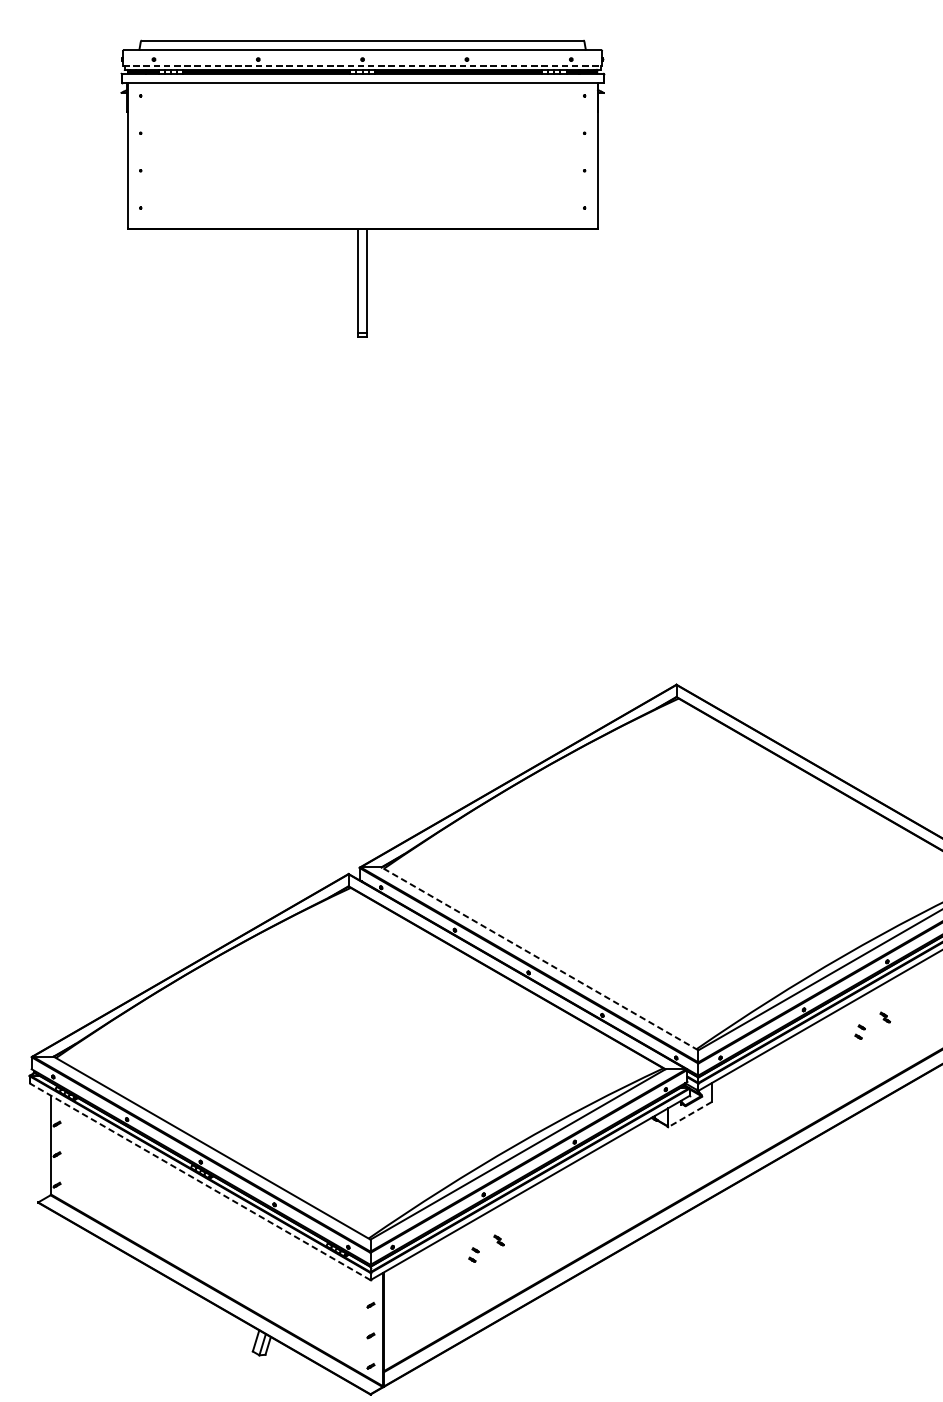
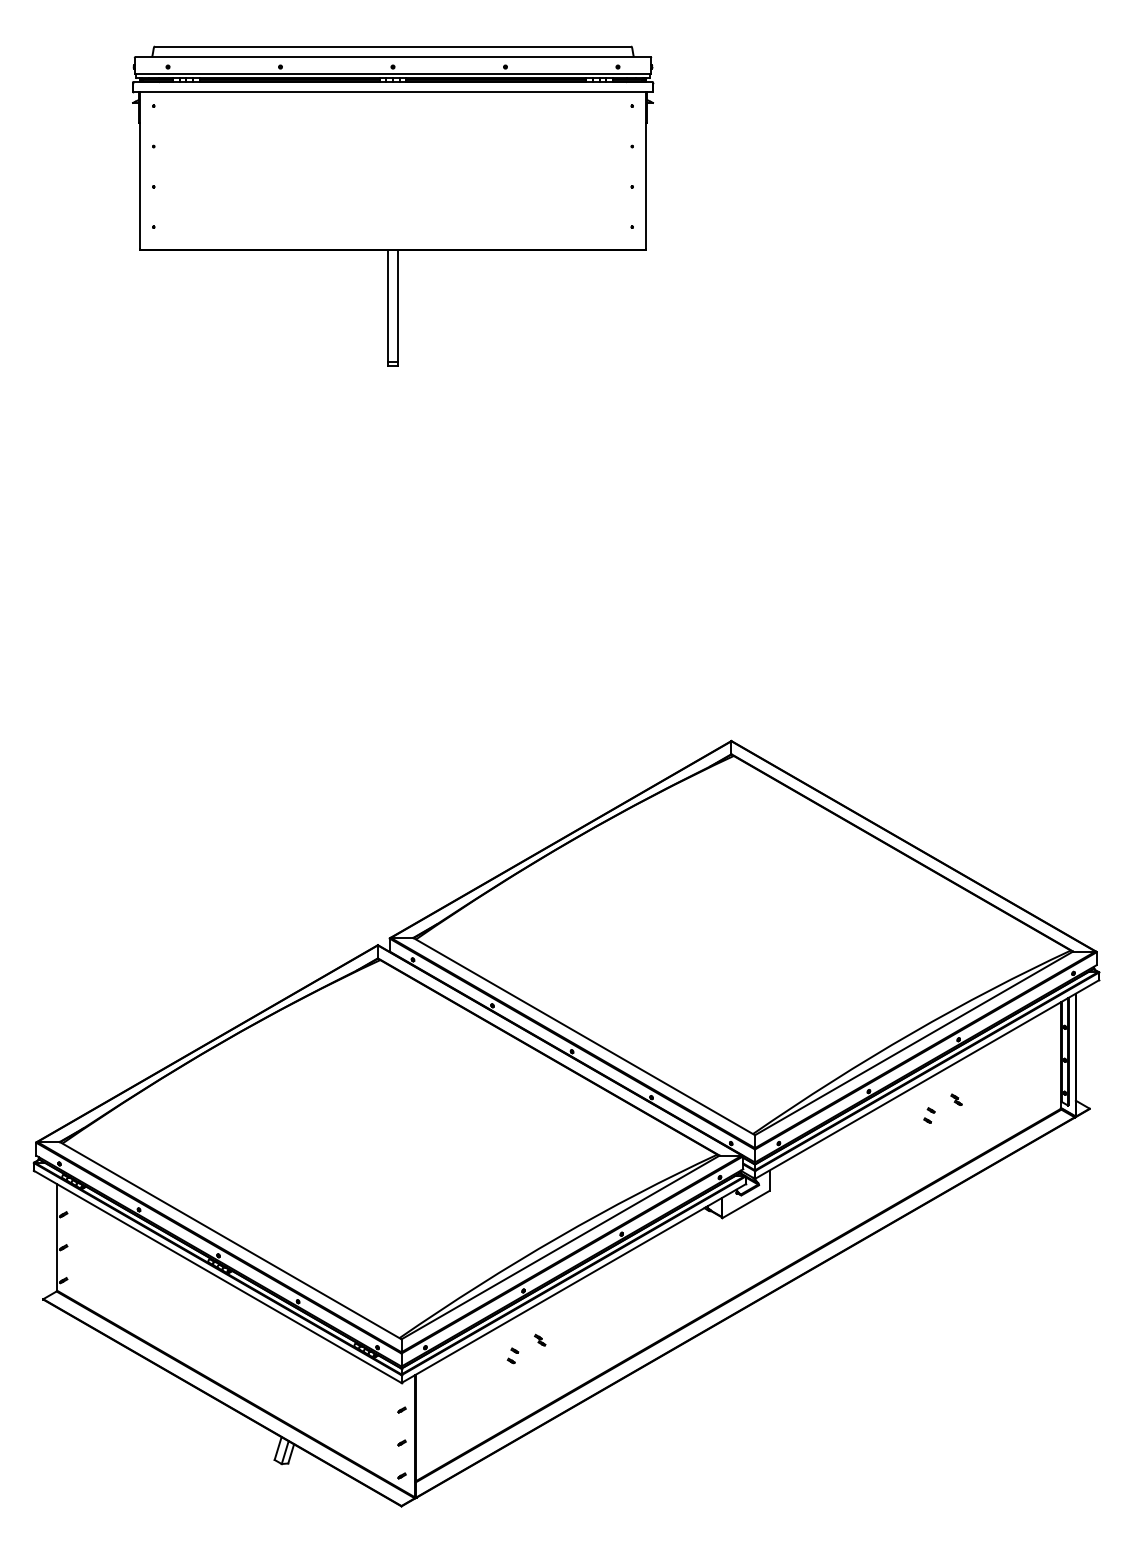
line: (363, 65) -> (393, 73), dashed -> solid
line: (539, 958) -> (583, 1036), dashed -> solid
line: (689, 1114) -> (745, 1204), dashed -> solid
line: (199, 1181) -> (217, 1276), dashed -> solid

